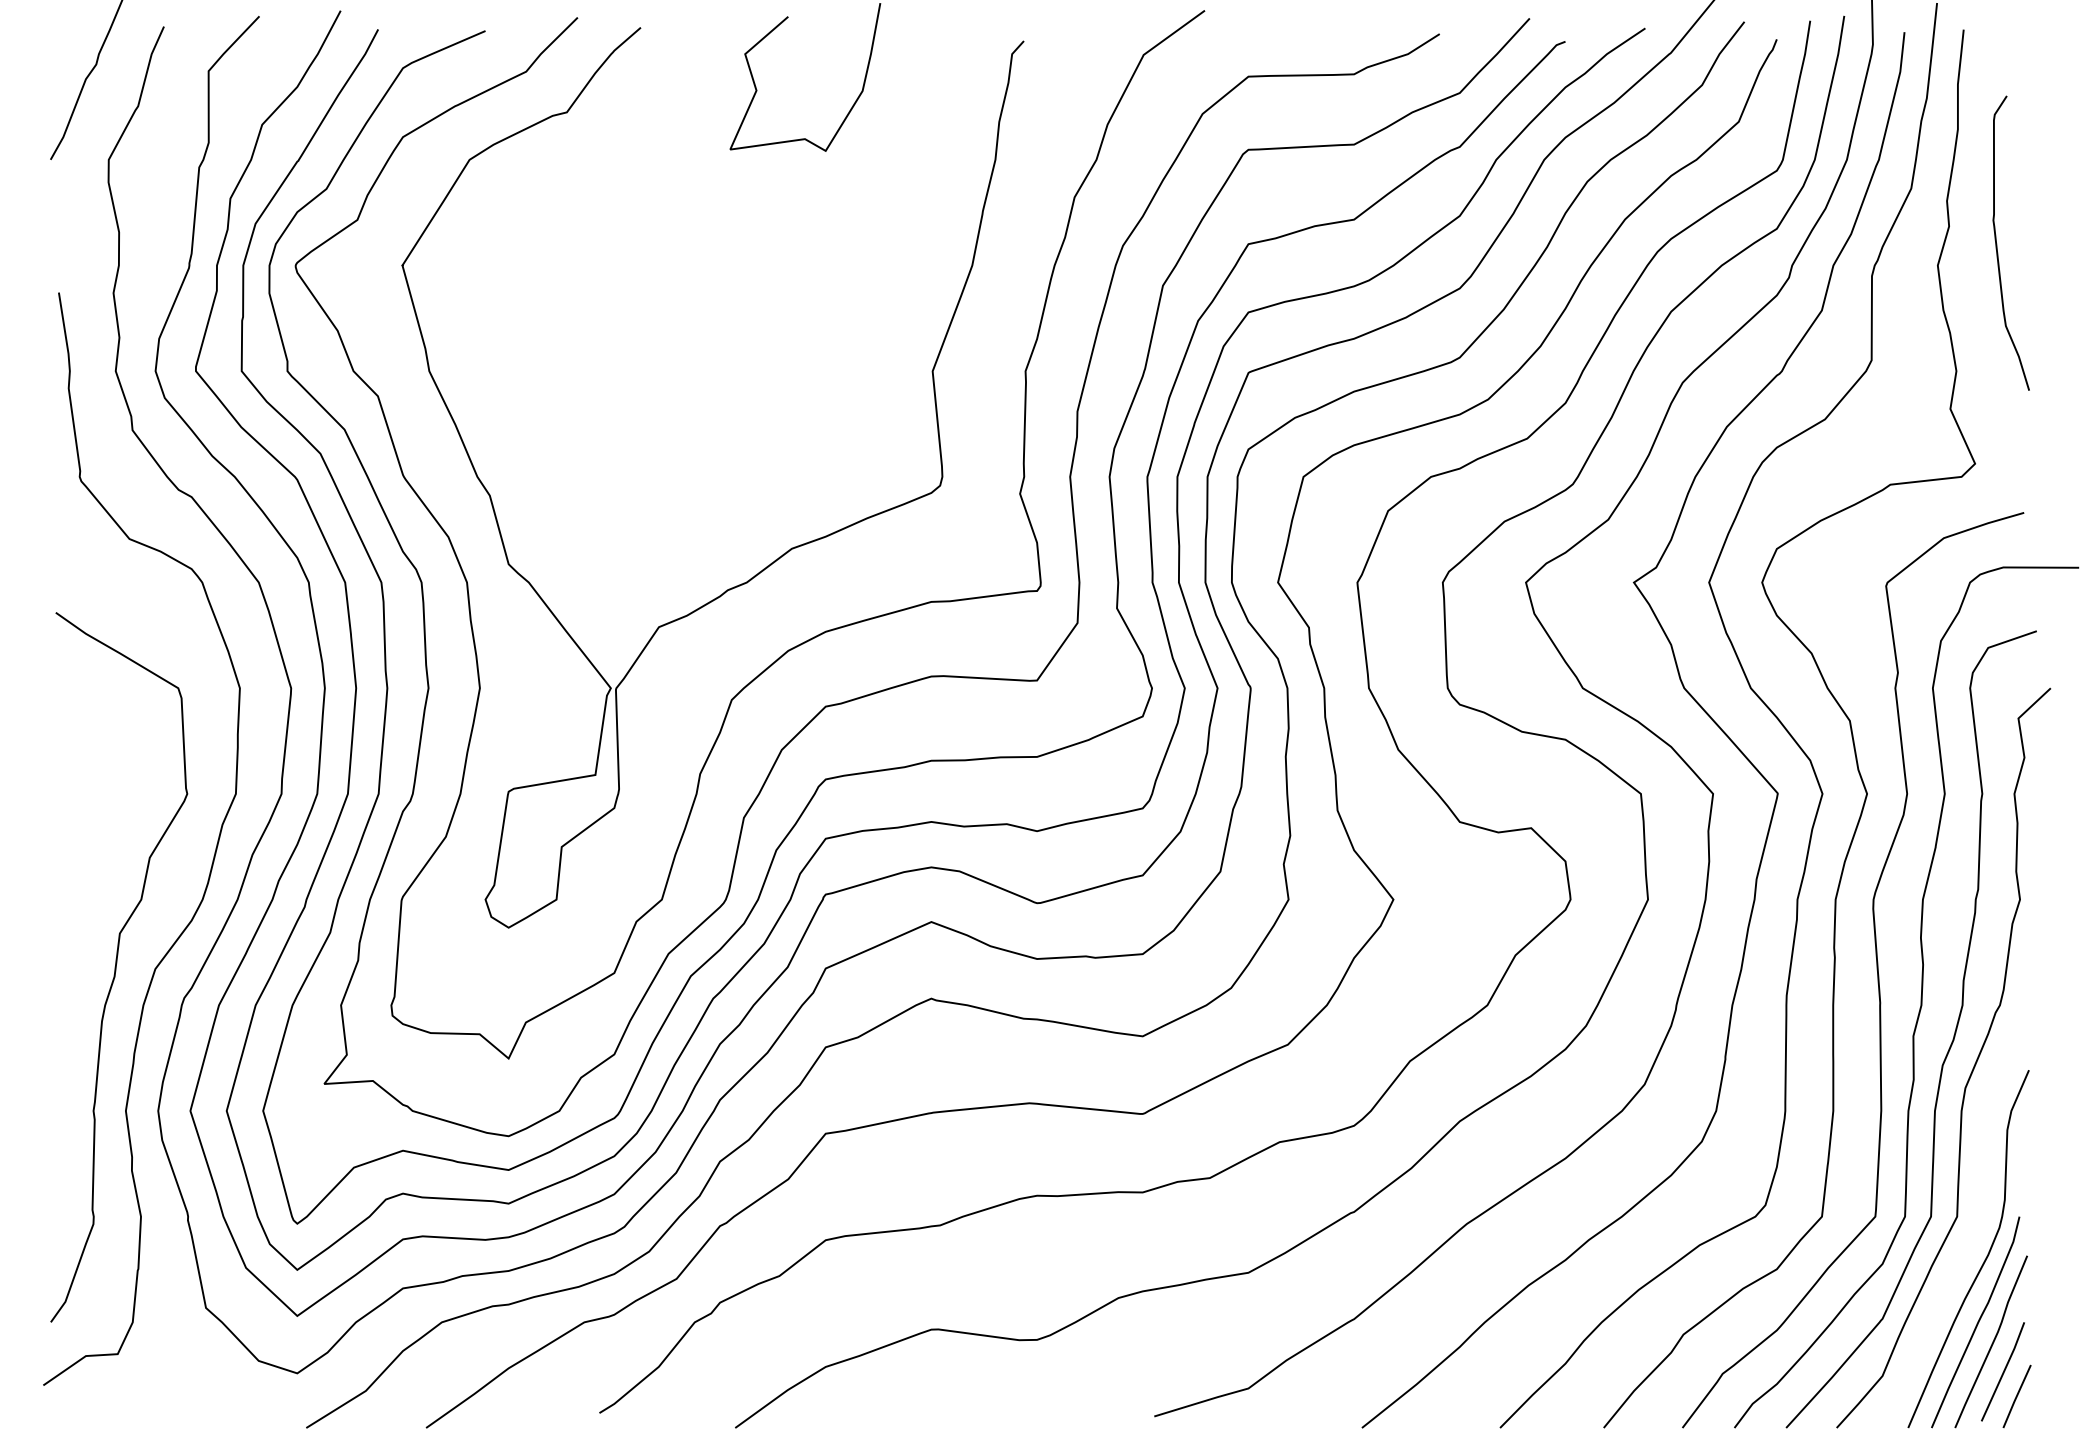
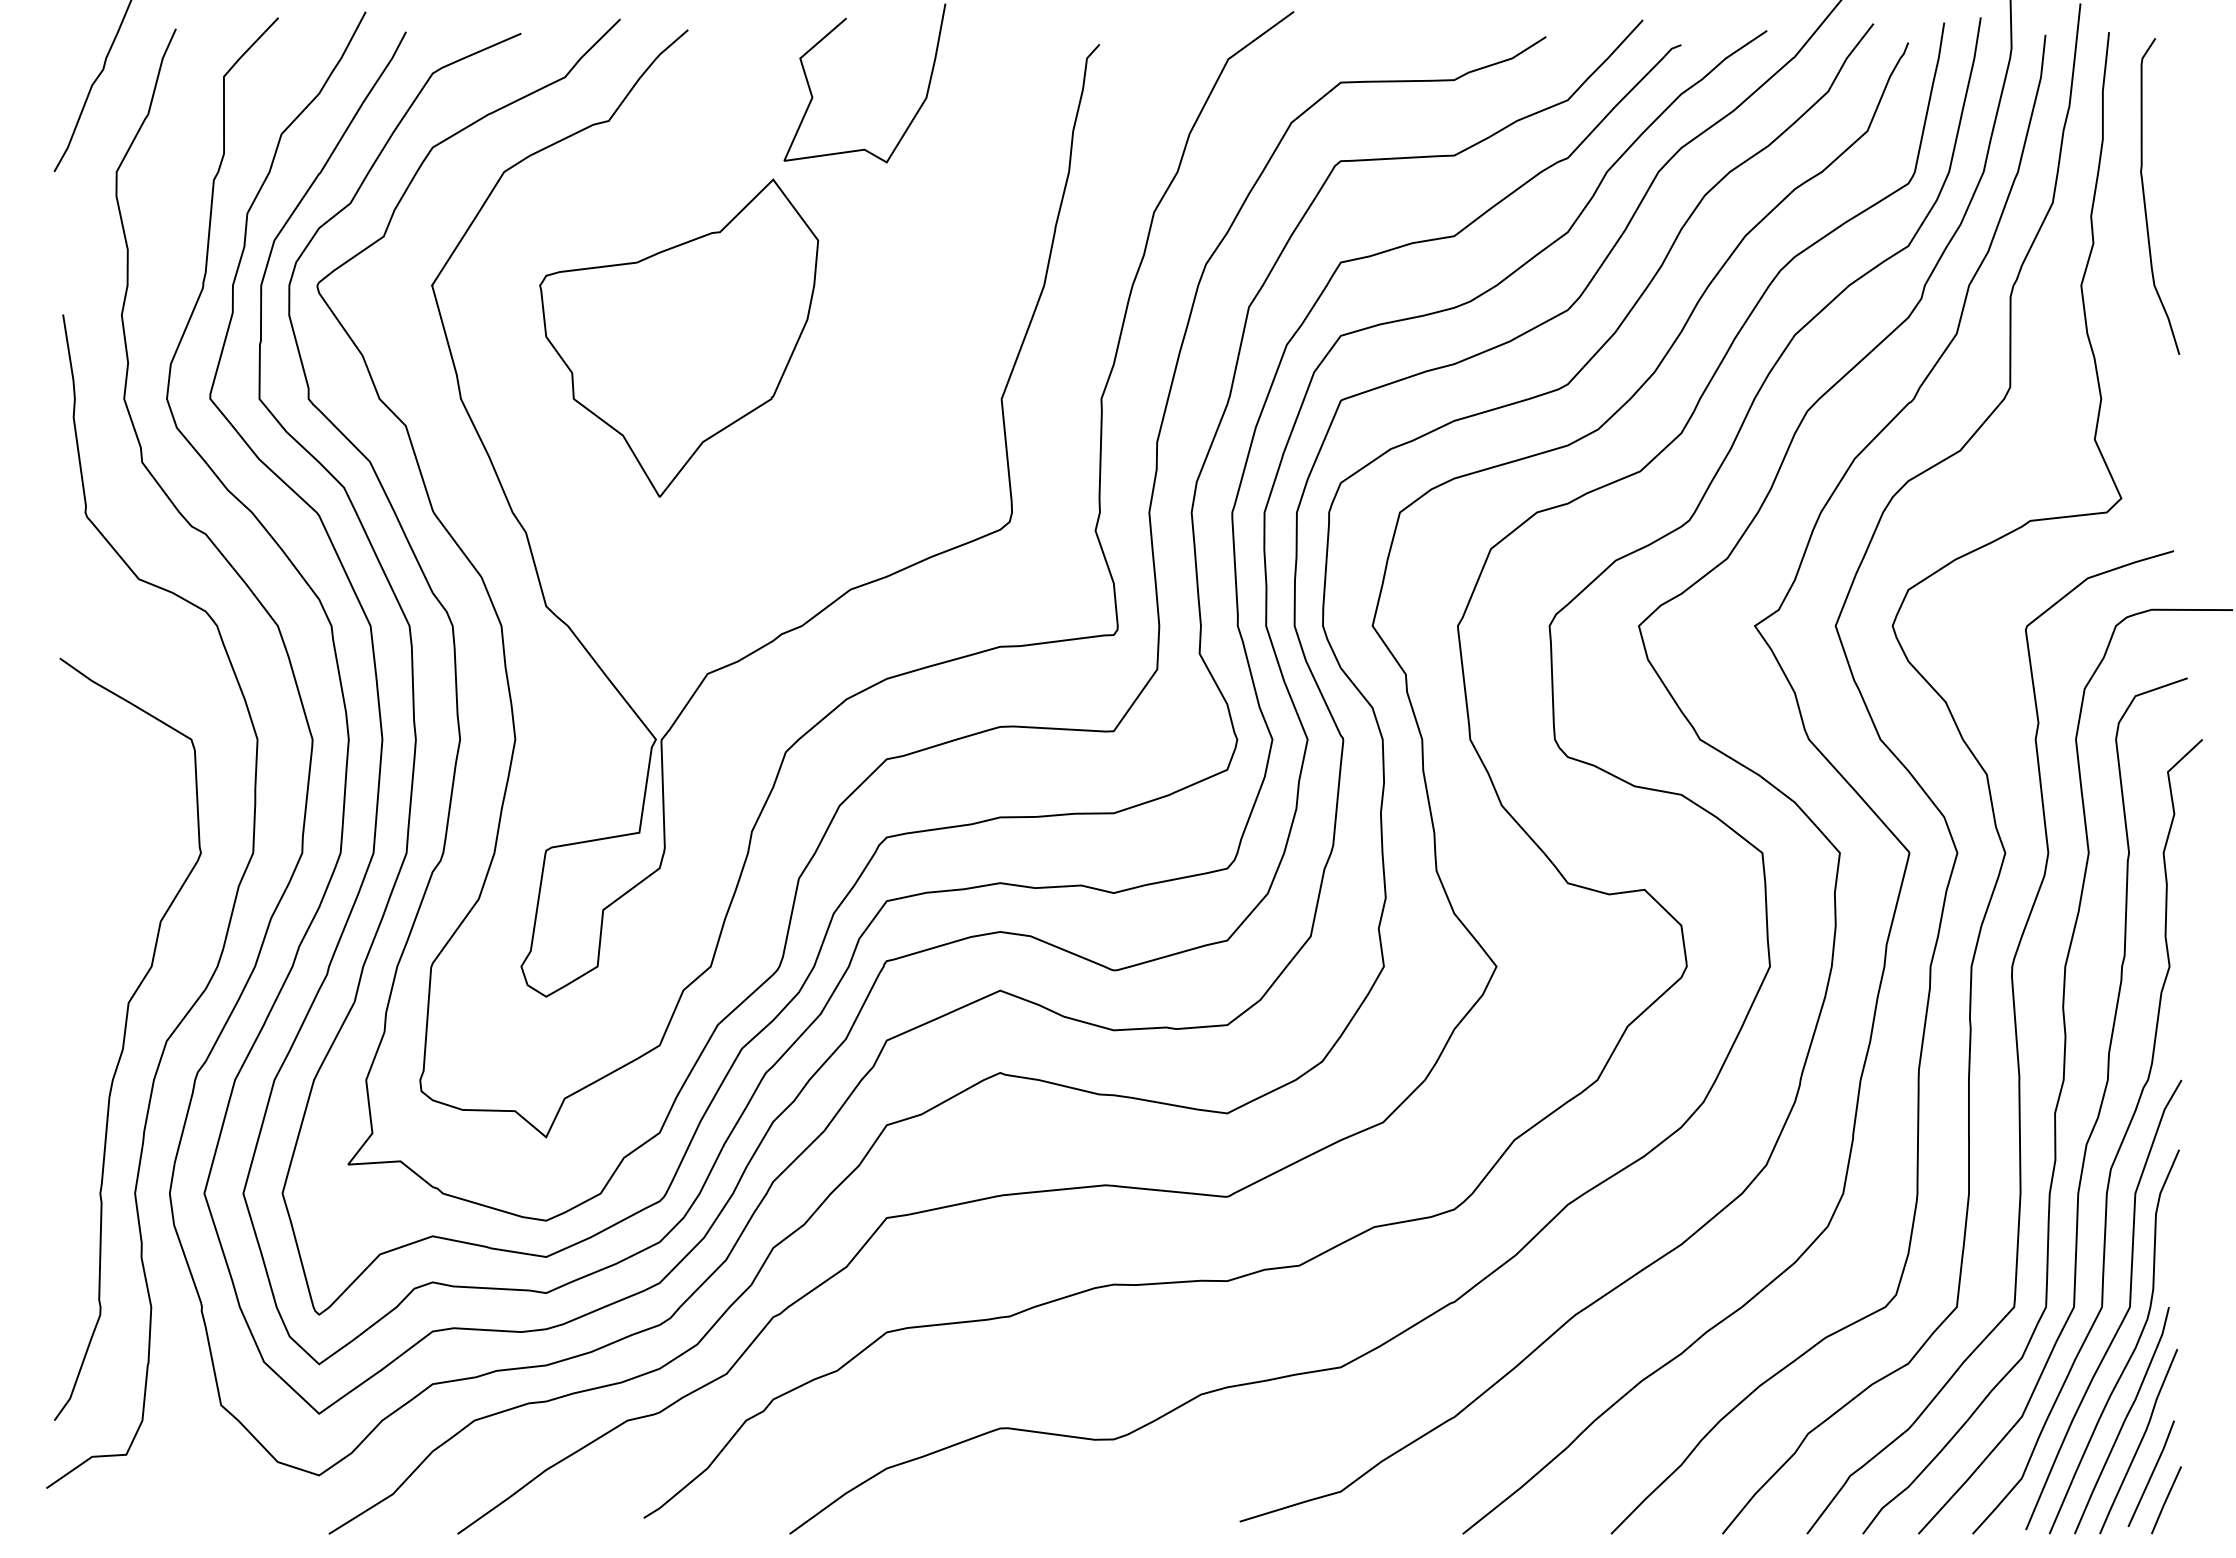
curve: (1997, 246) -> (2145, 199), moved
part: (632, 313) -> (679, 337), added
curve: (1978, 1224) -> (2124, 1315), added

